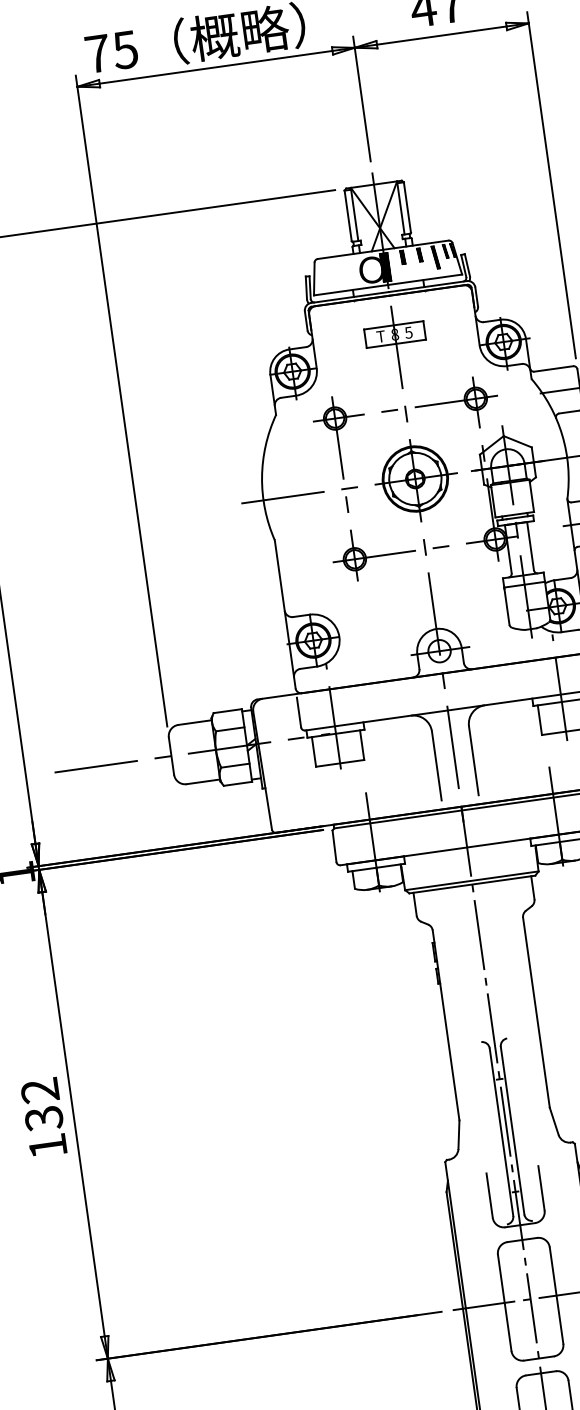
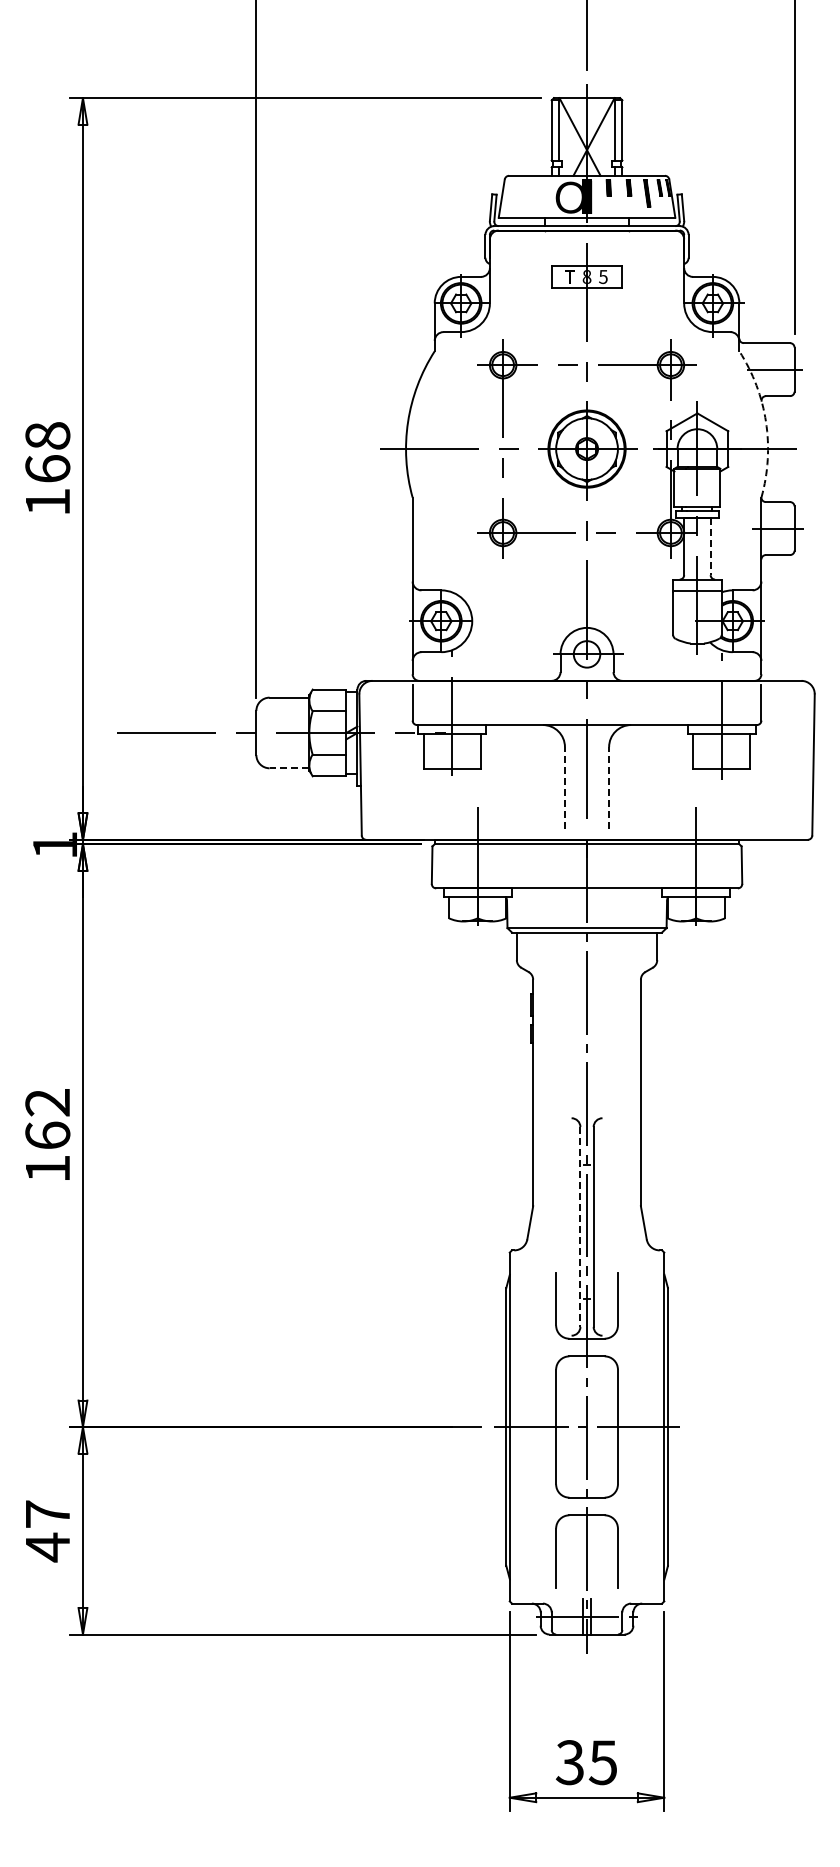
arc: (562, 435) -> (766, 422), solid -> dashed
line: (530, 546) -> (710, 546), solid -> dashed
line: (474, 760) -> (609, 787), solid -> dashed
line: (436, 765) -> (564, 787), solid -> dashed
line: (203, 782) -> (289, 768), solid -> dashed
text: (43, 1118) -> (47, 1135), 132 -> 162
line: (501, 1131) -> (580, 1226), solid -> dashed

